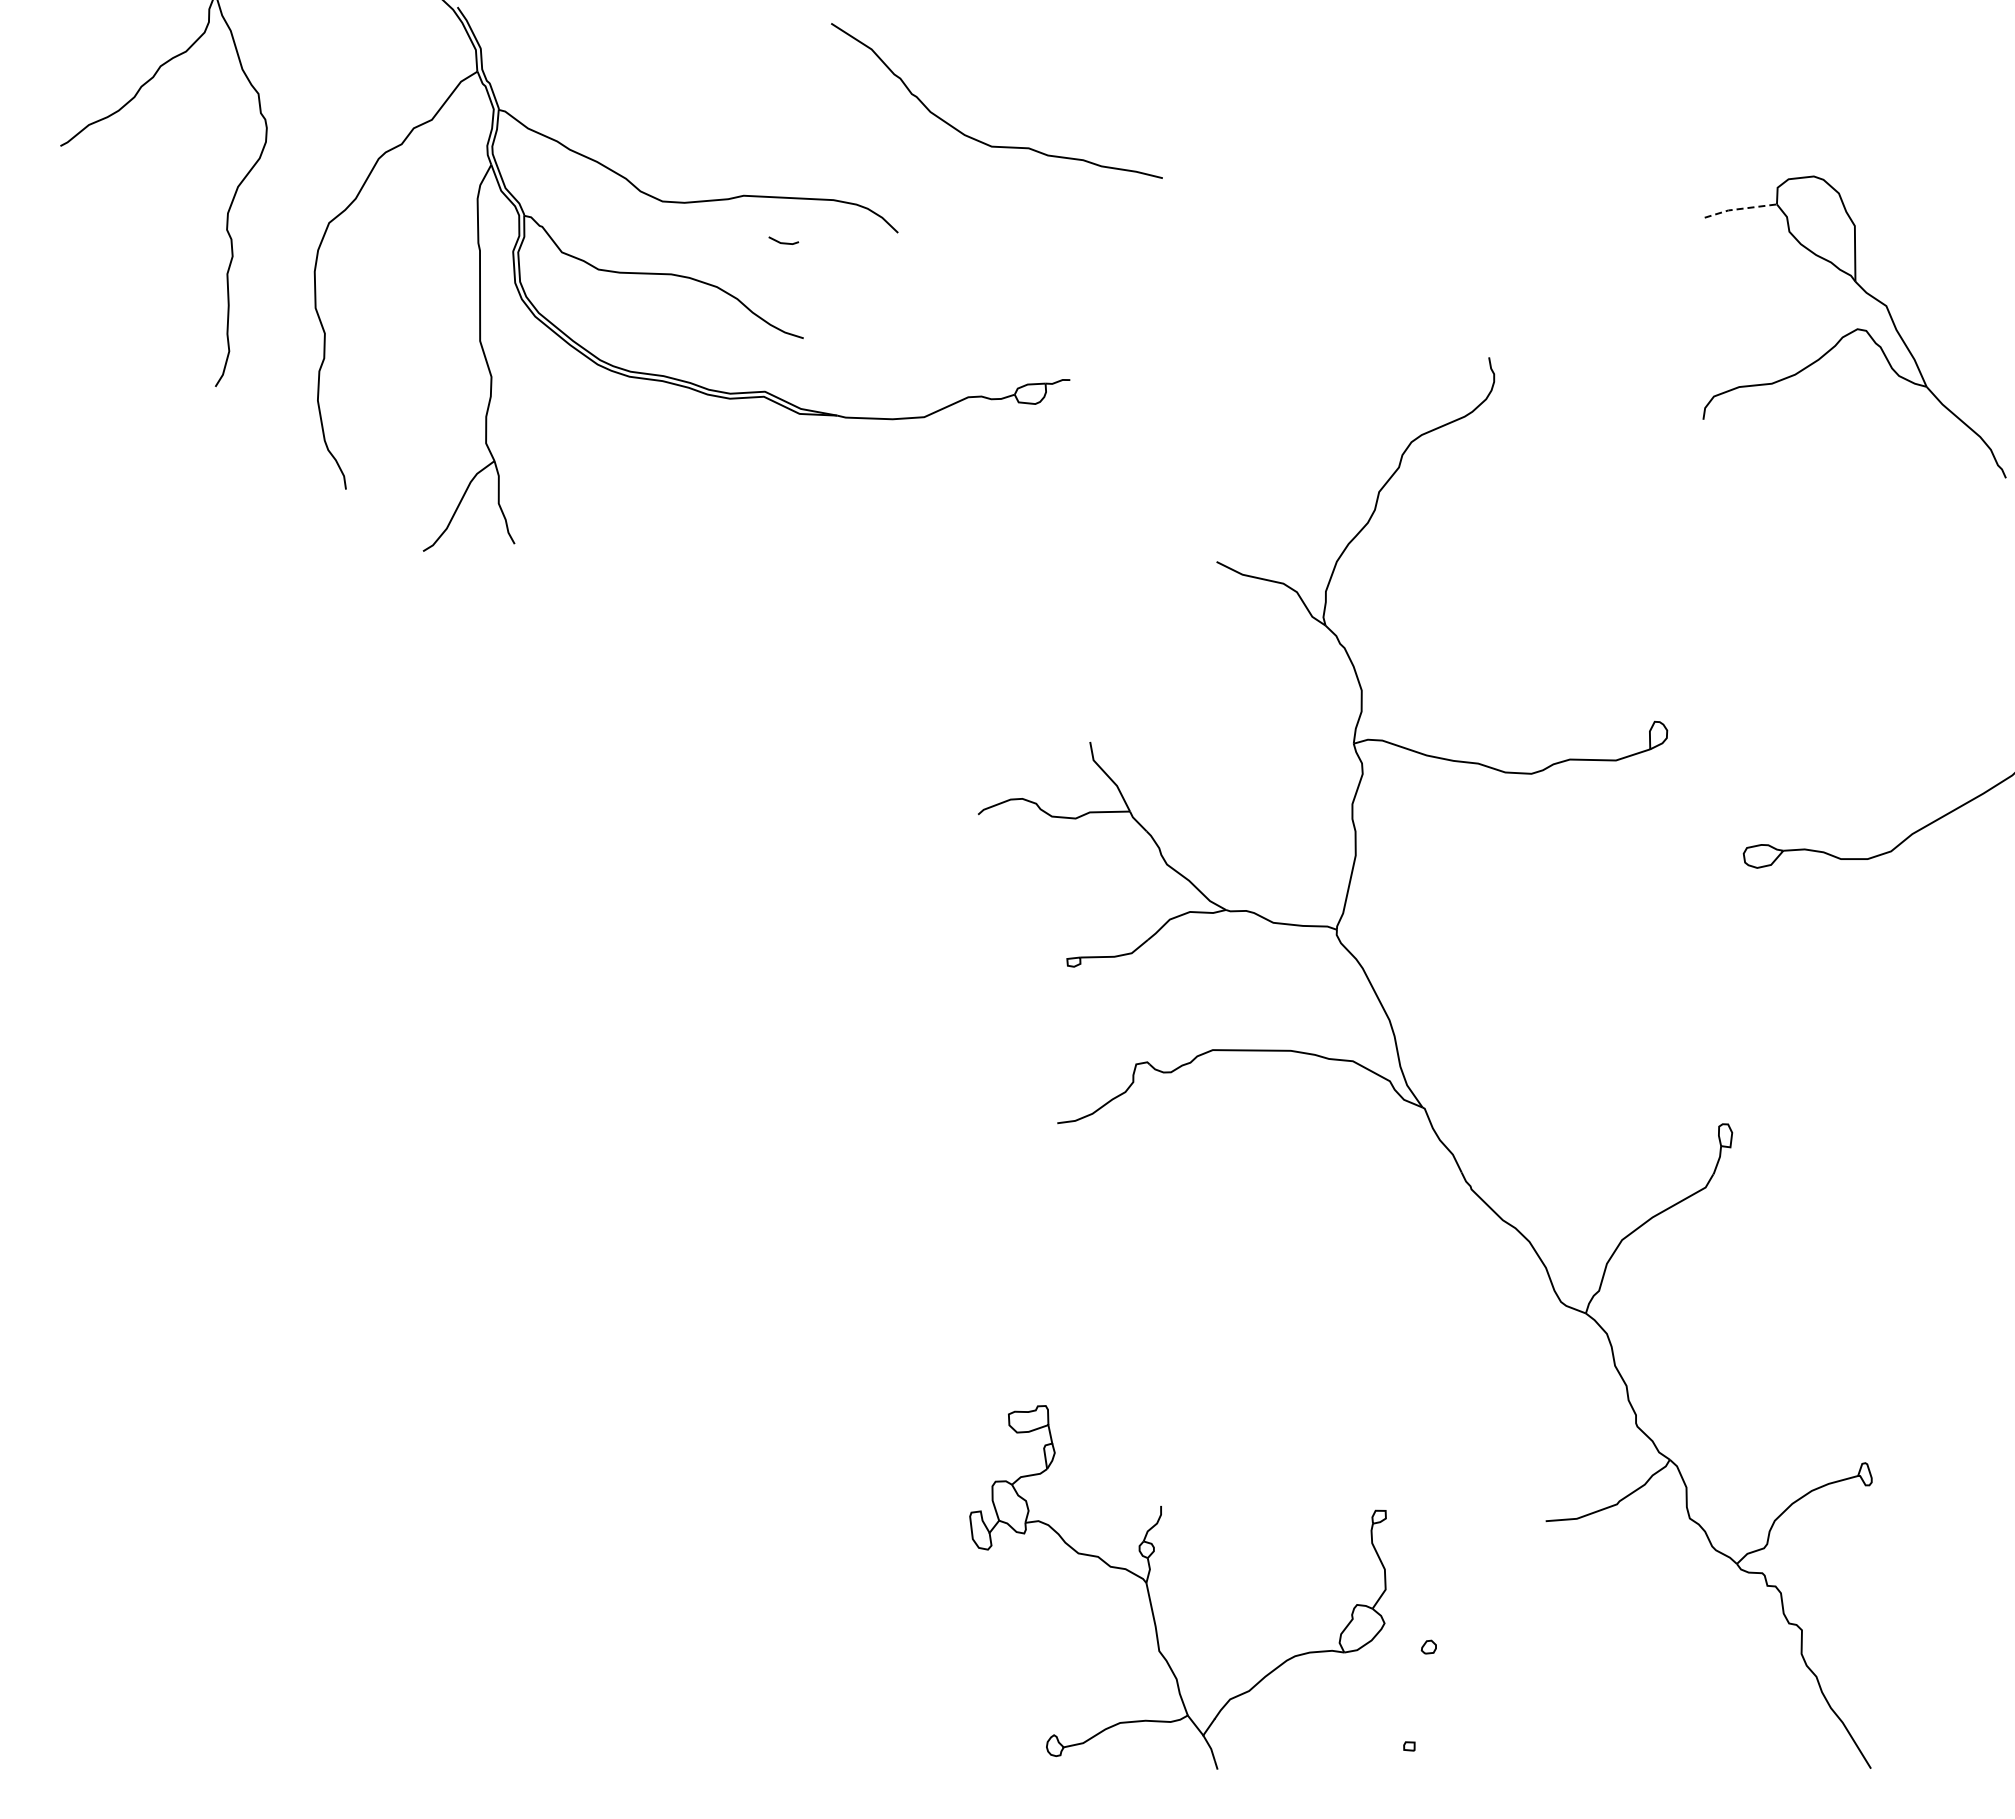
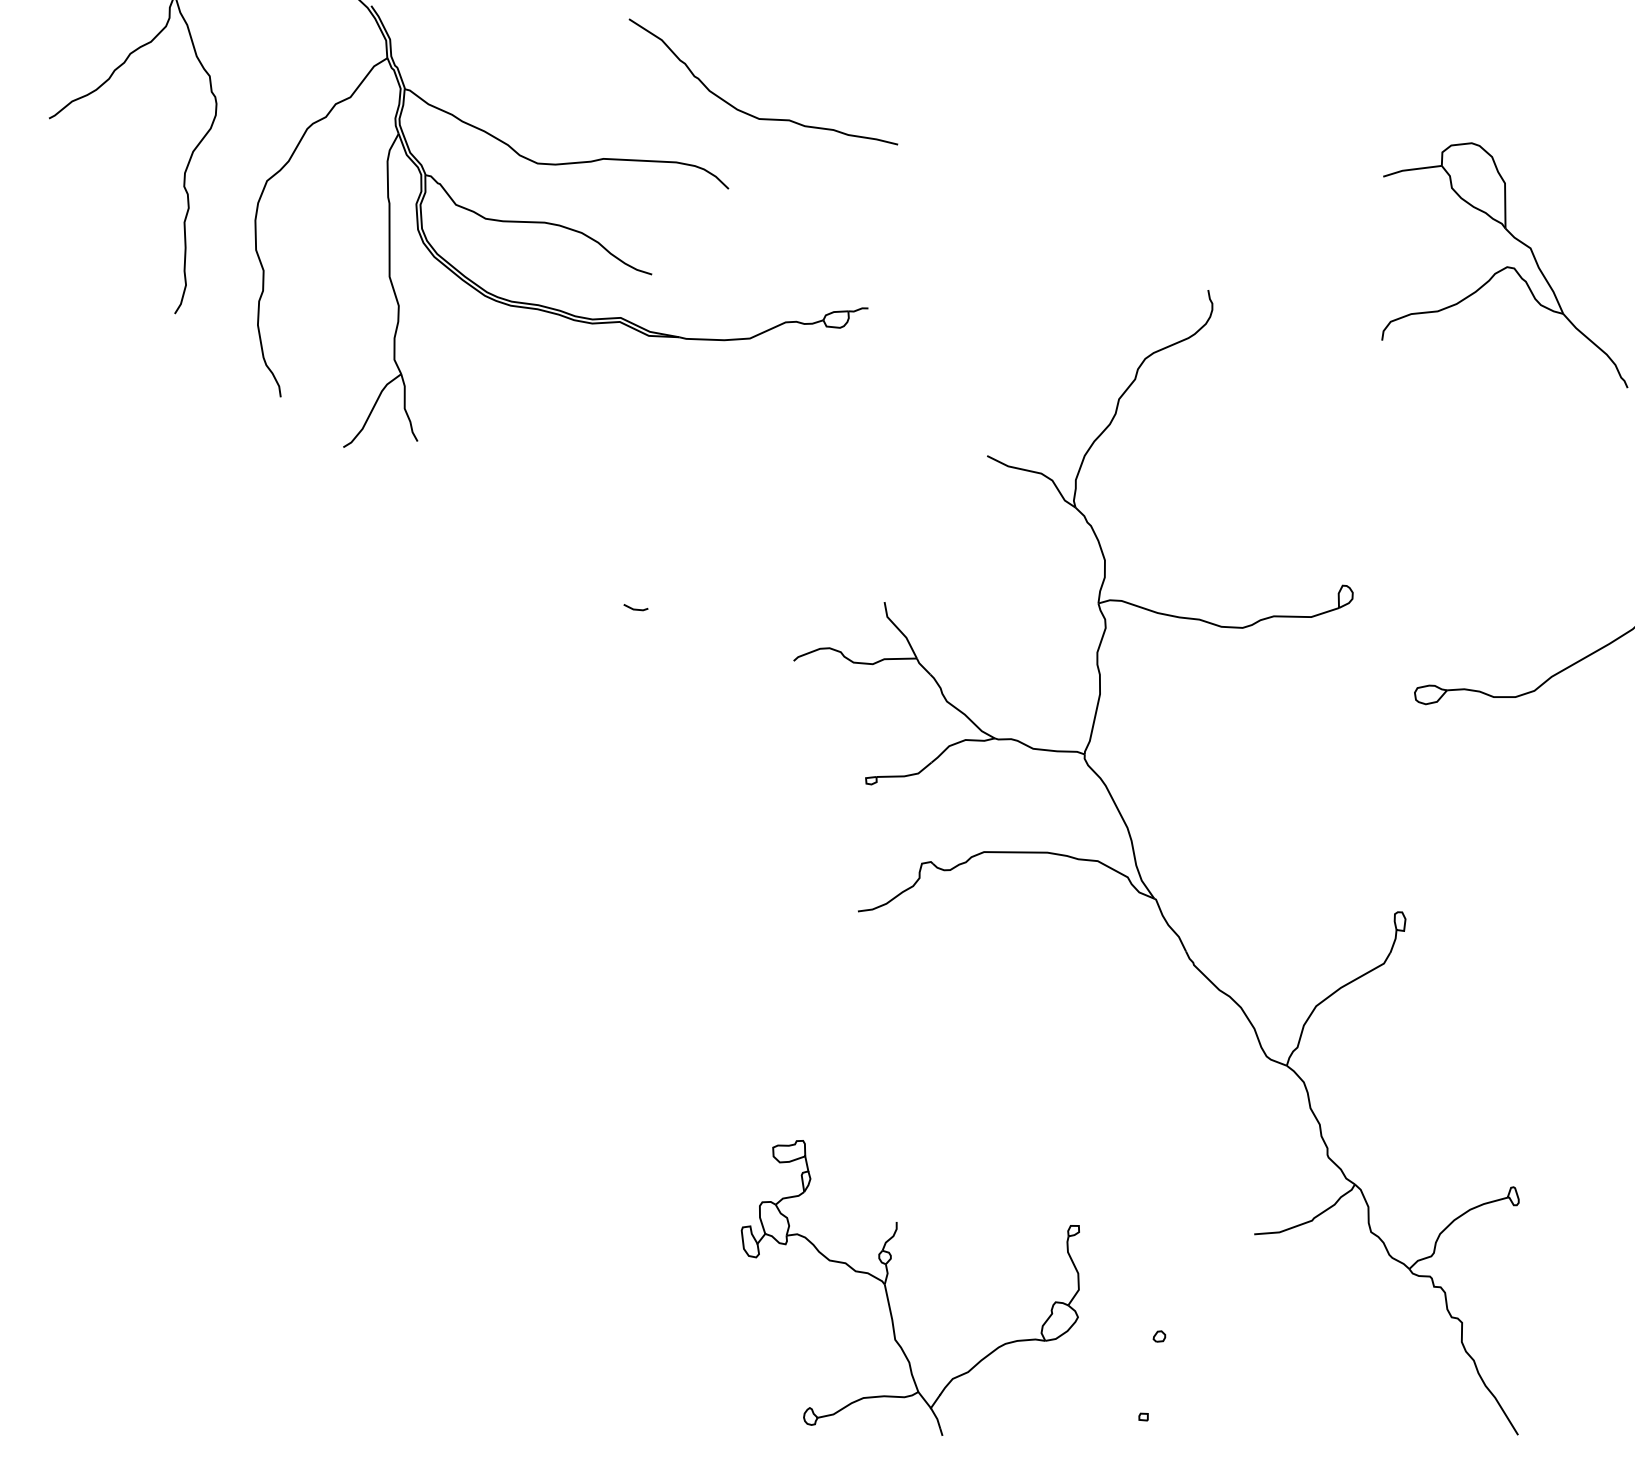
curve: (980, 140) -> (750, 114), moved
line: (1740, 208) -> (1412, 169), dashed -> solid
line: (783, 242) -> (635, 608), moved
part: (1149, 1591) -> (887, 1291), moved

